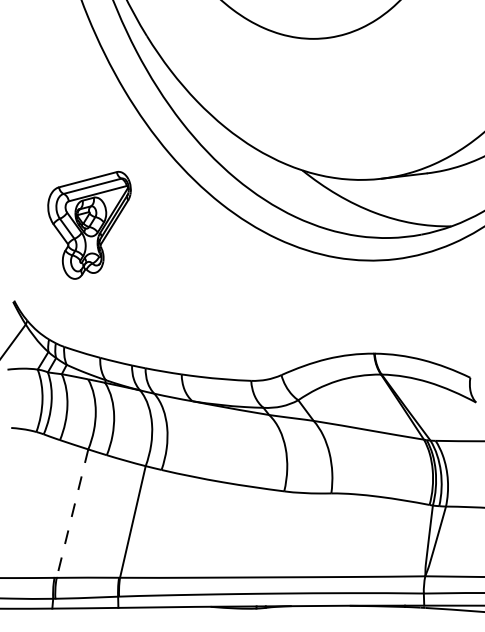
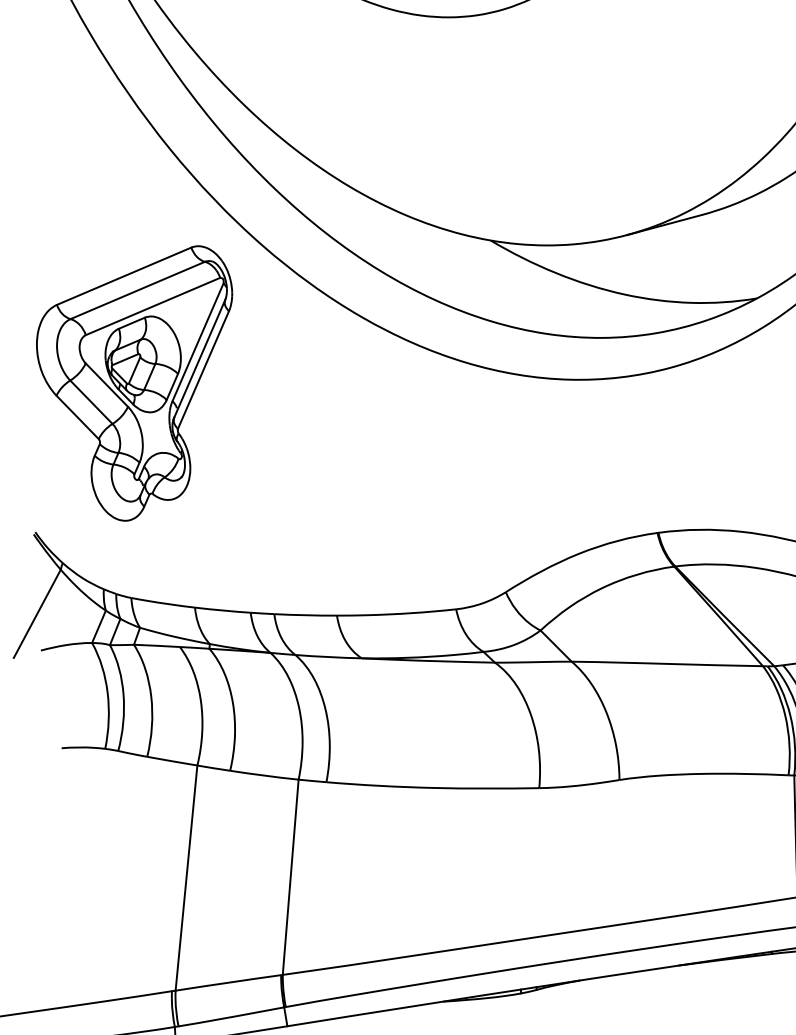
part: (89, 225) -> (144, 386), size x1.43
line: (72, 514) -> (186, 879), dashed -> solid

